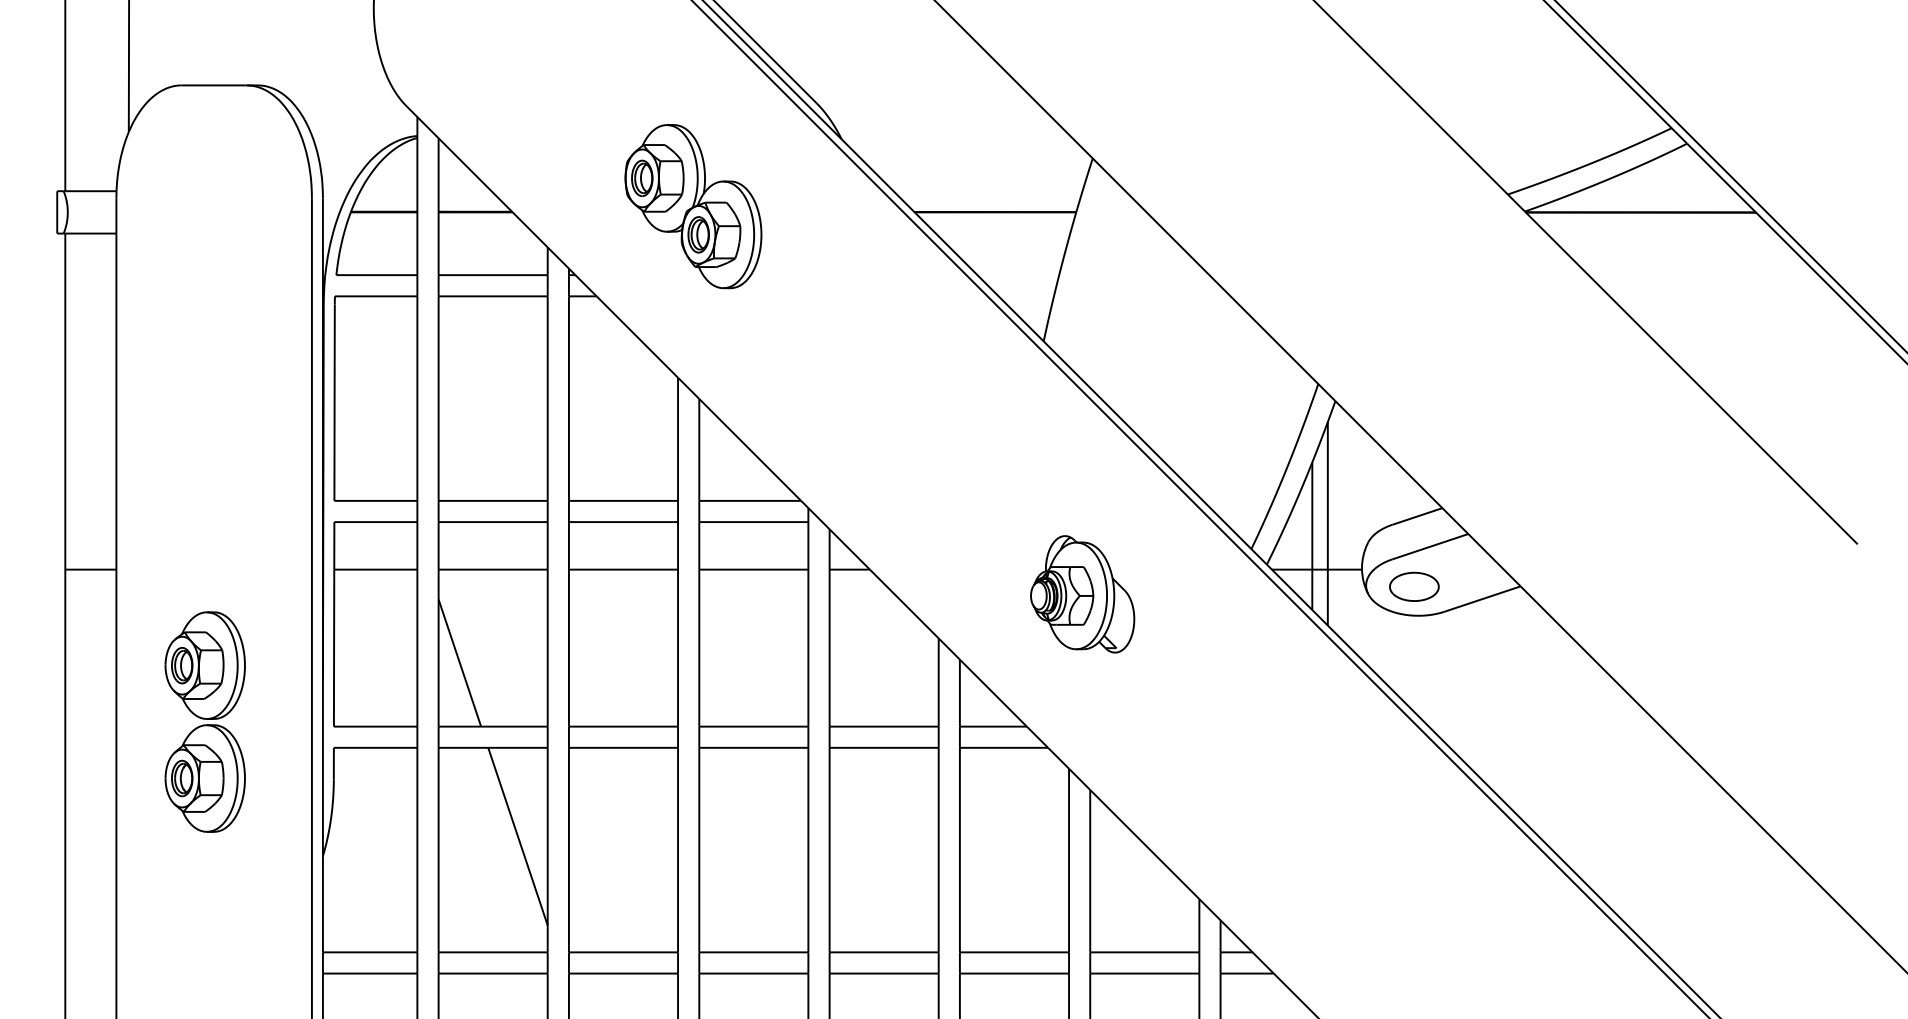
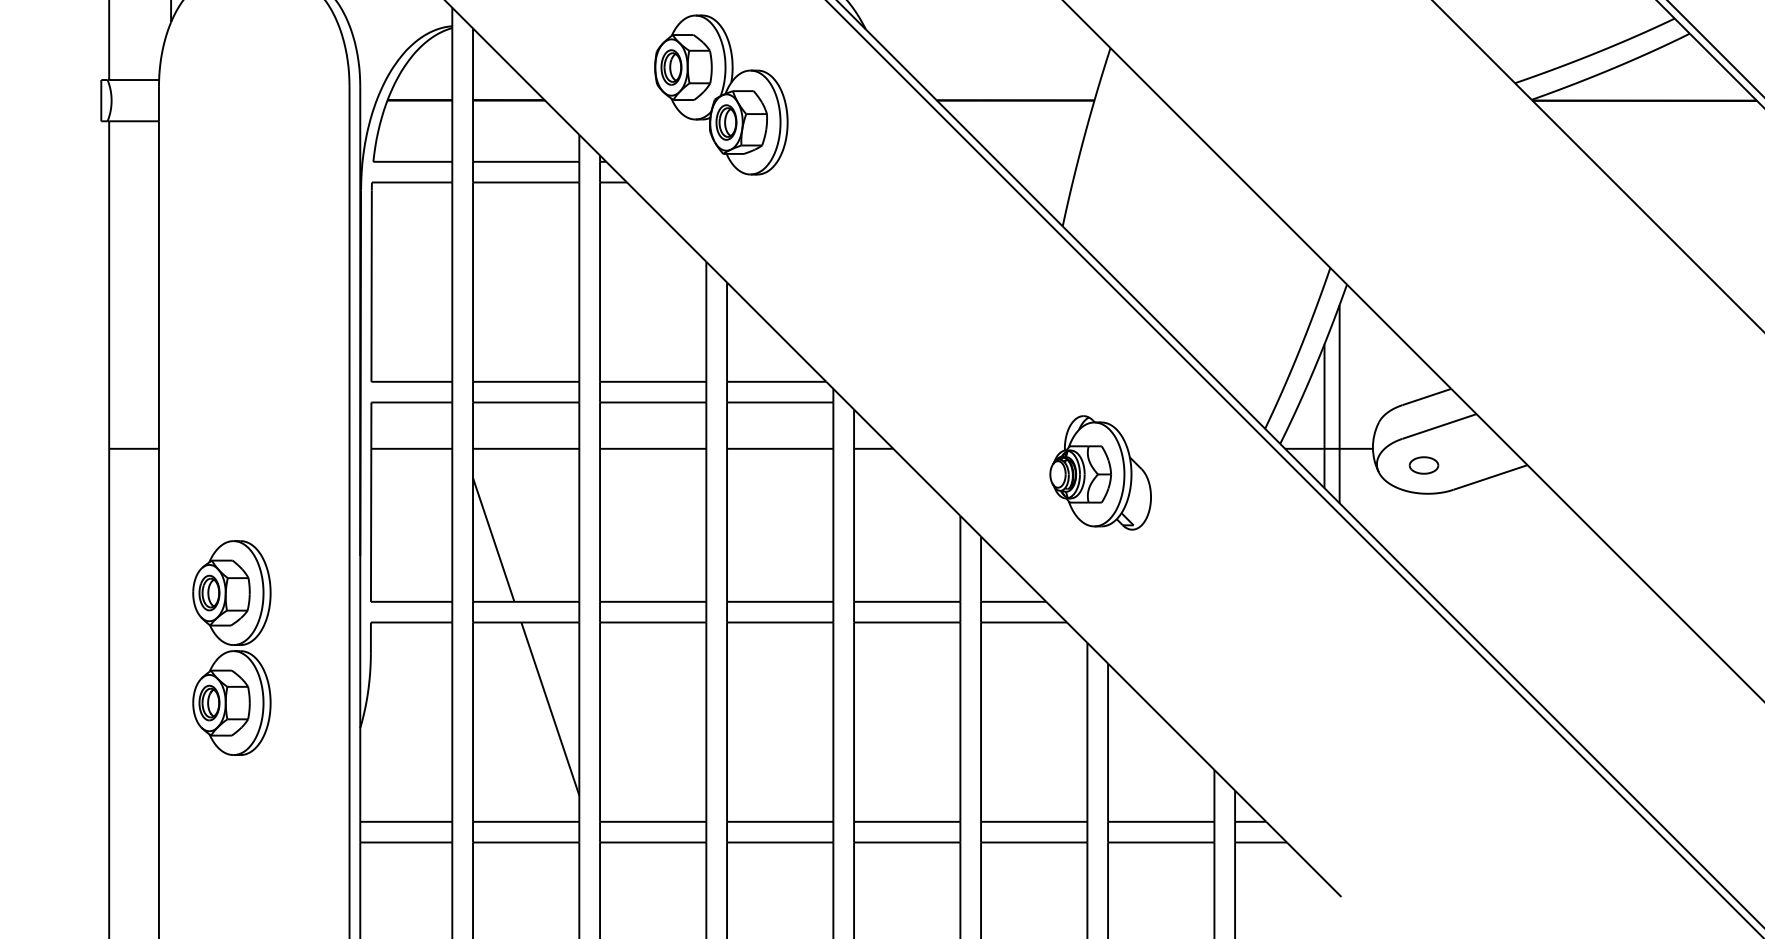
part: (1414, 586) -> (1424, 465), size x0.6
part: (204, 721) -> (231, 647), moved

